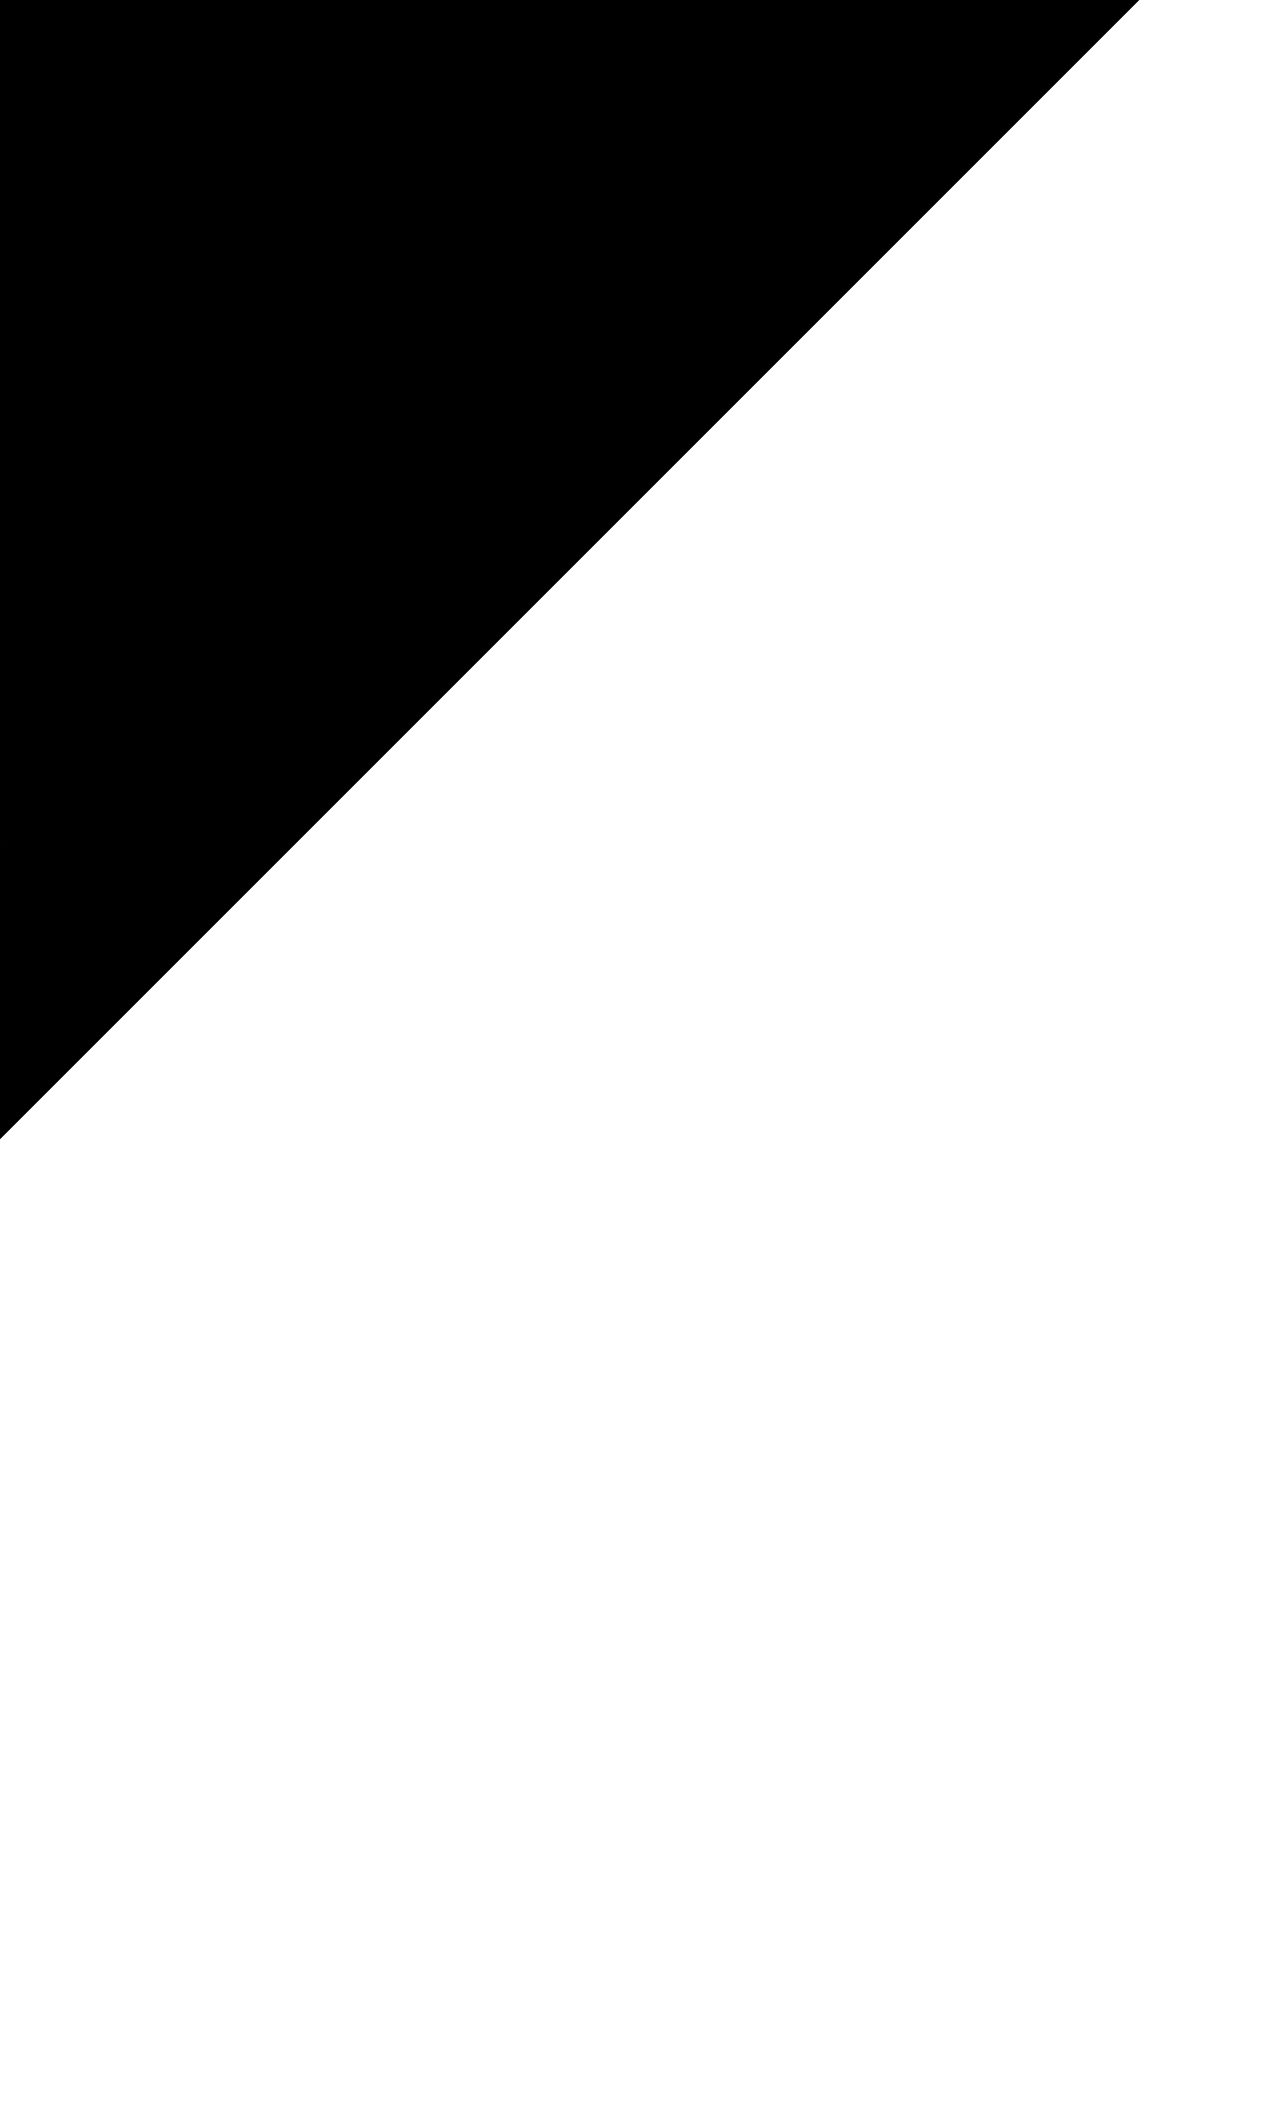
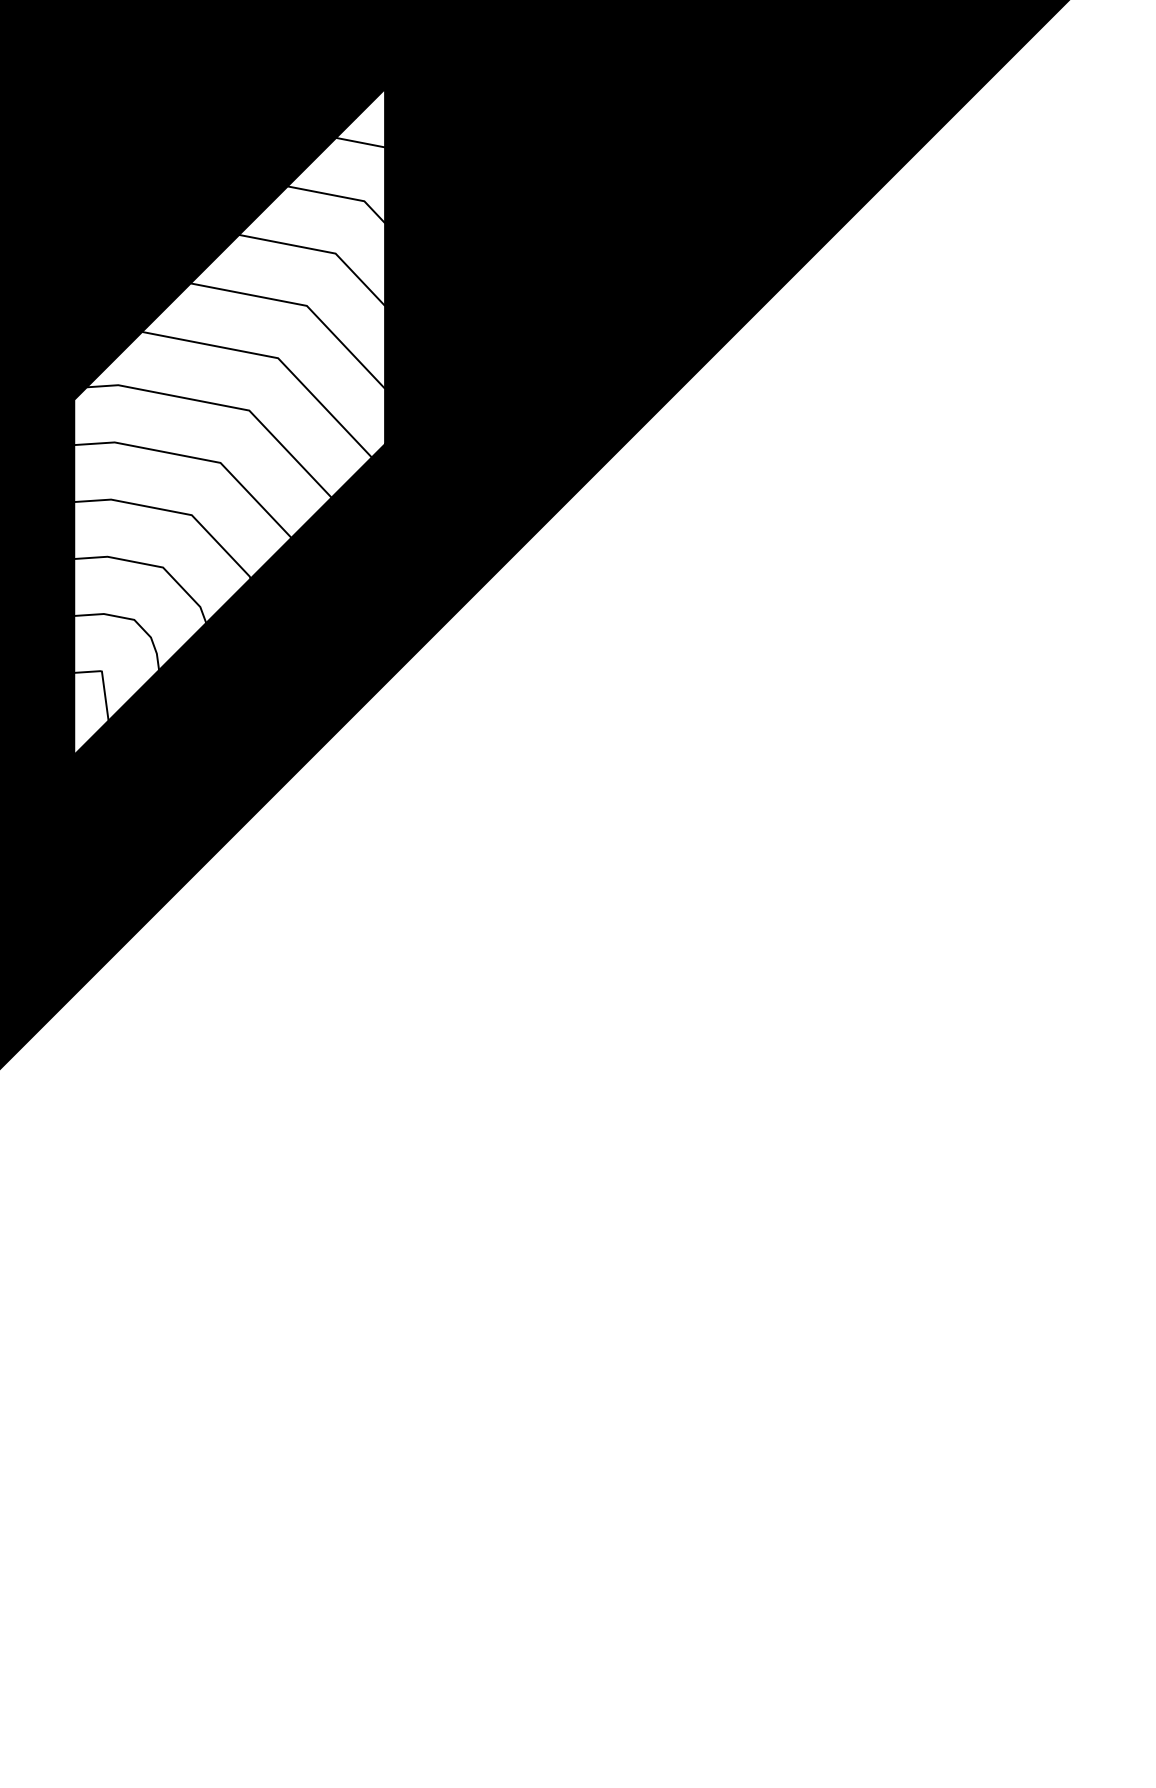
fill: (190, 452) -> (229, 421), removed

